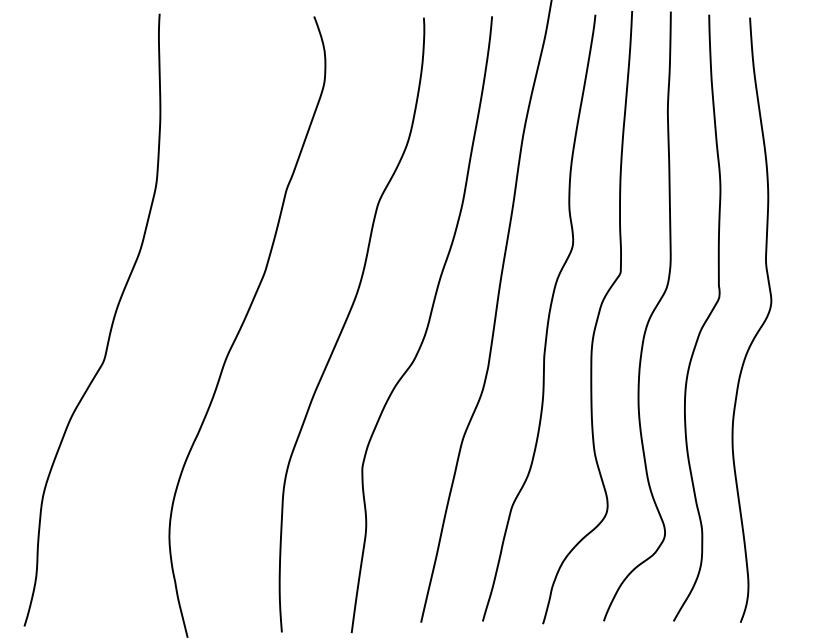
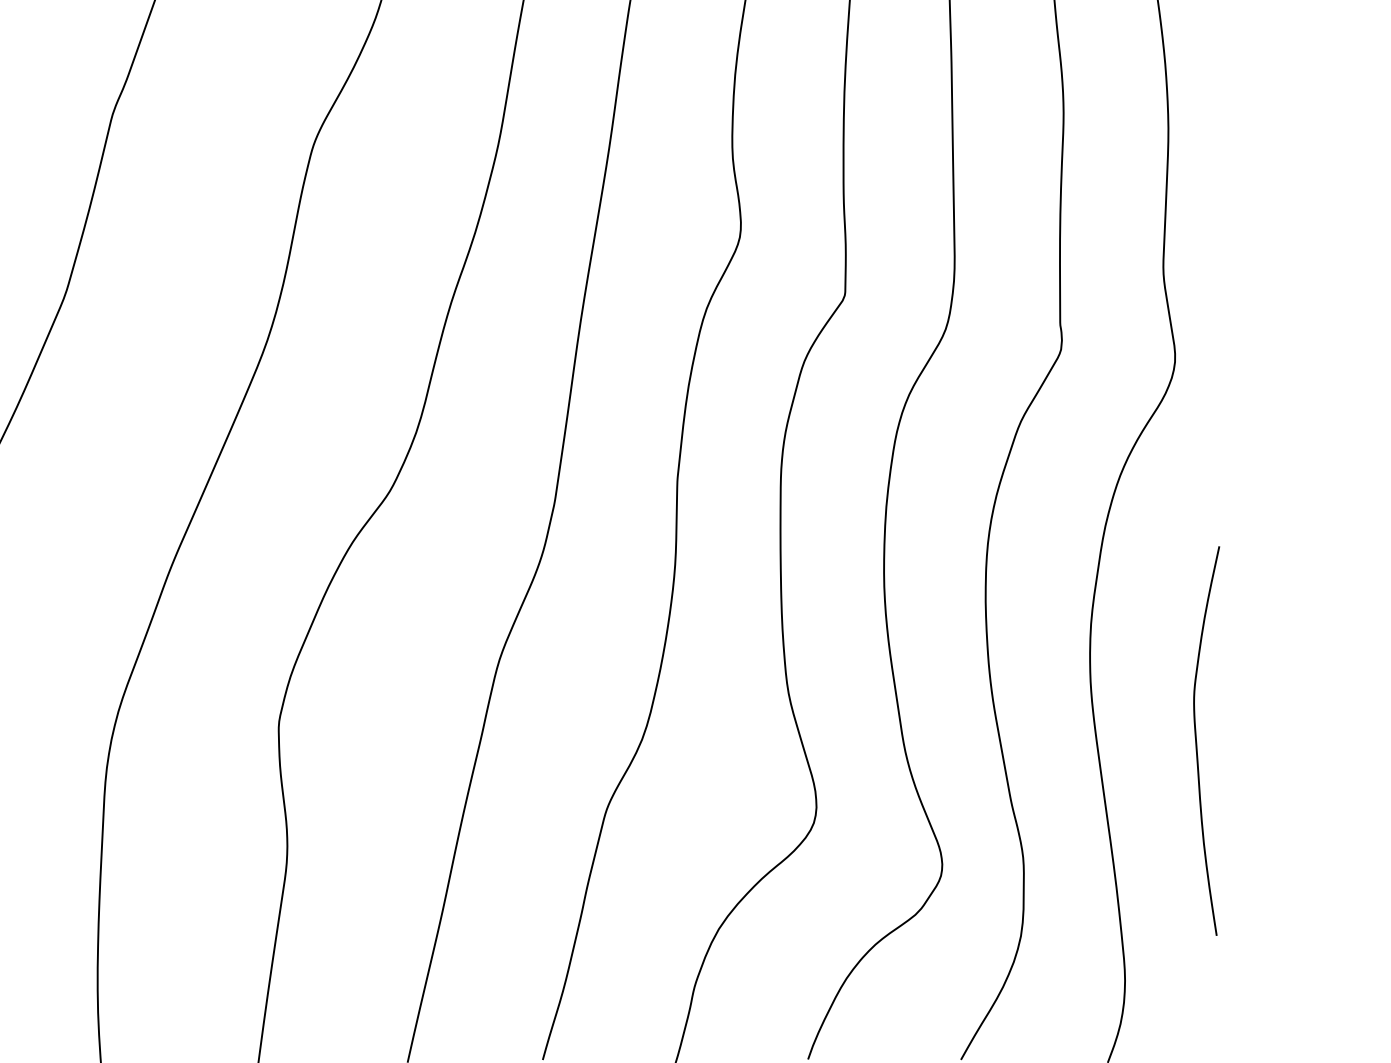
curve: (781, 475) -> (1197, 740), added

